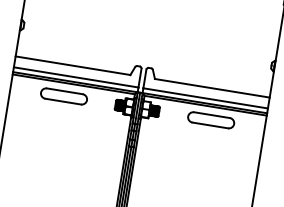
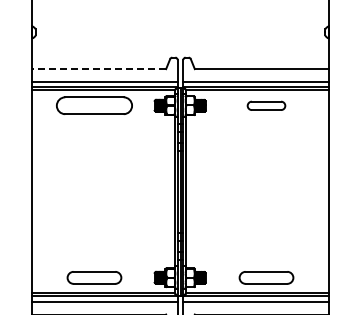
line: (72, 65) -> (98, 69), solid -> dashed
part: (64, 96) -> (94, 105), size x1.4
part: (211, 120) -> (266, 105), size x0.7

